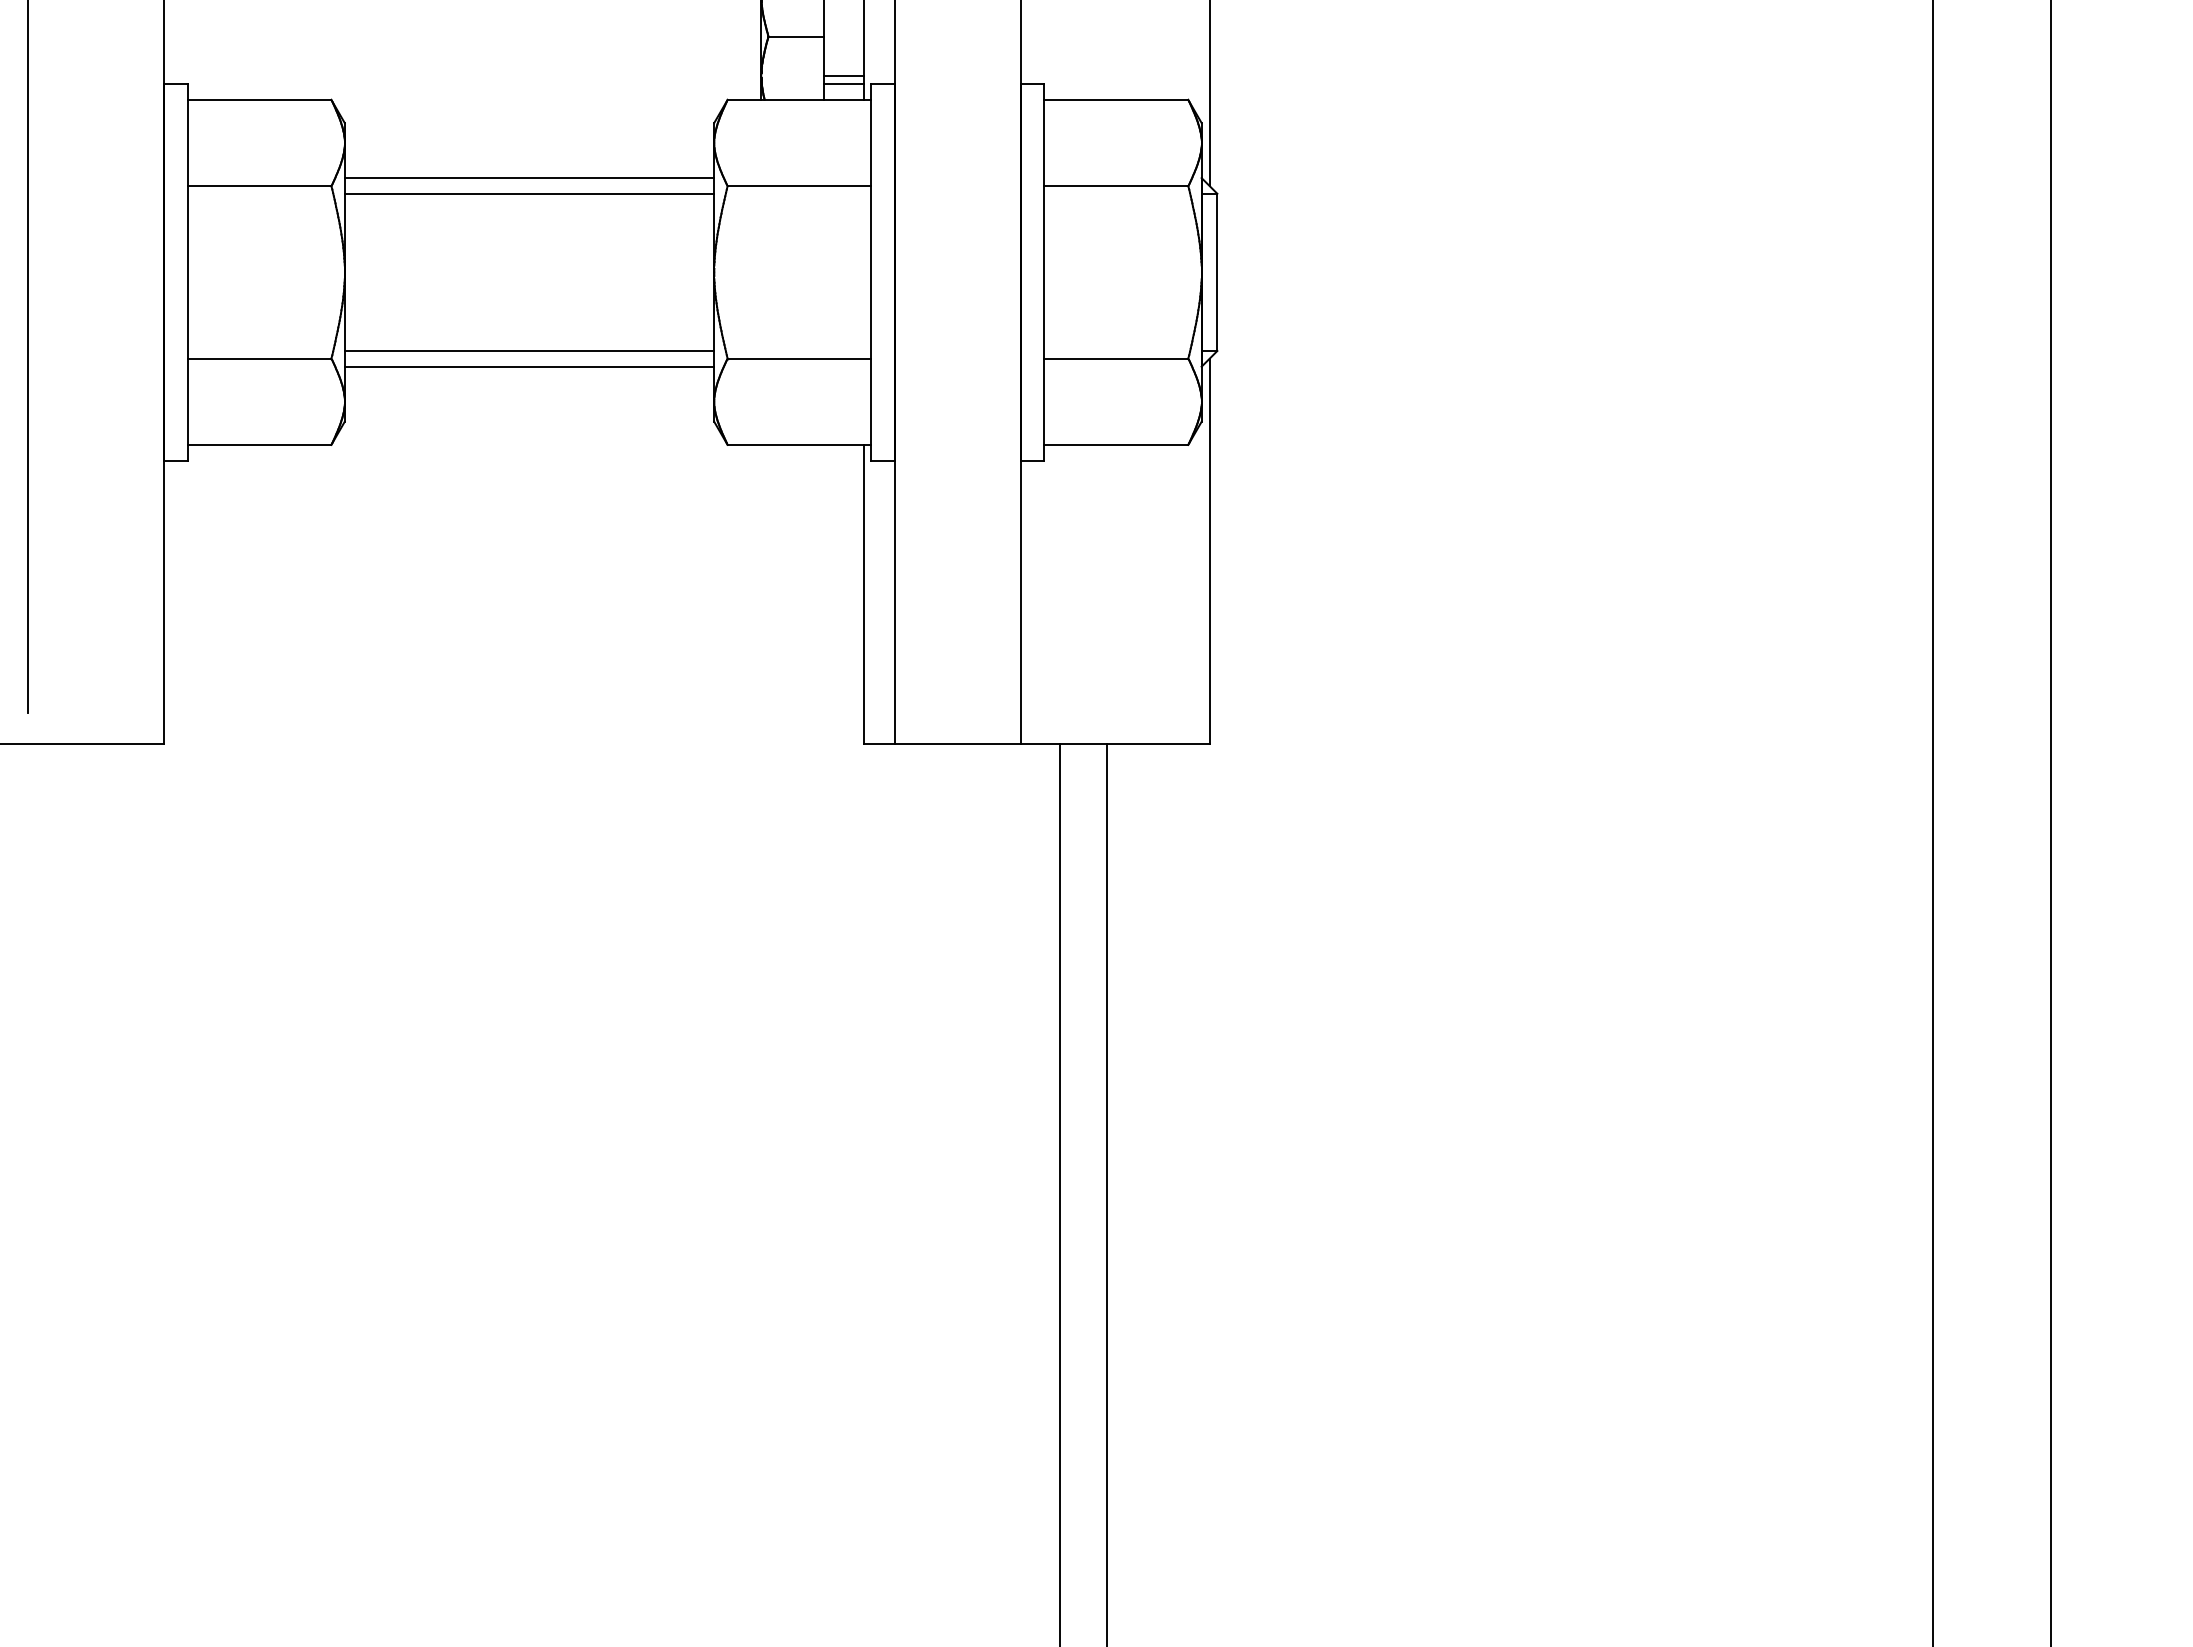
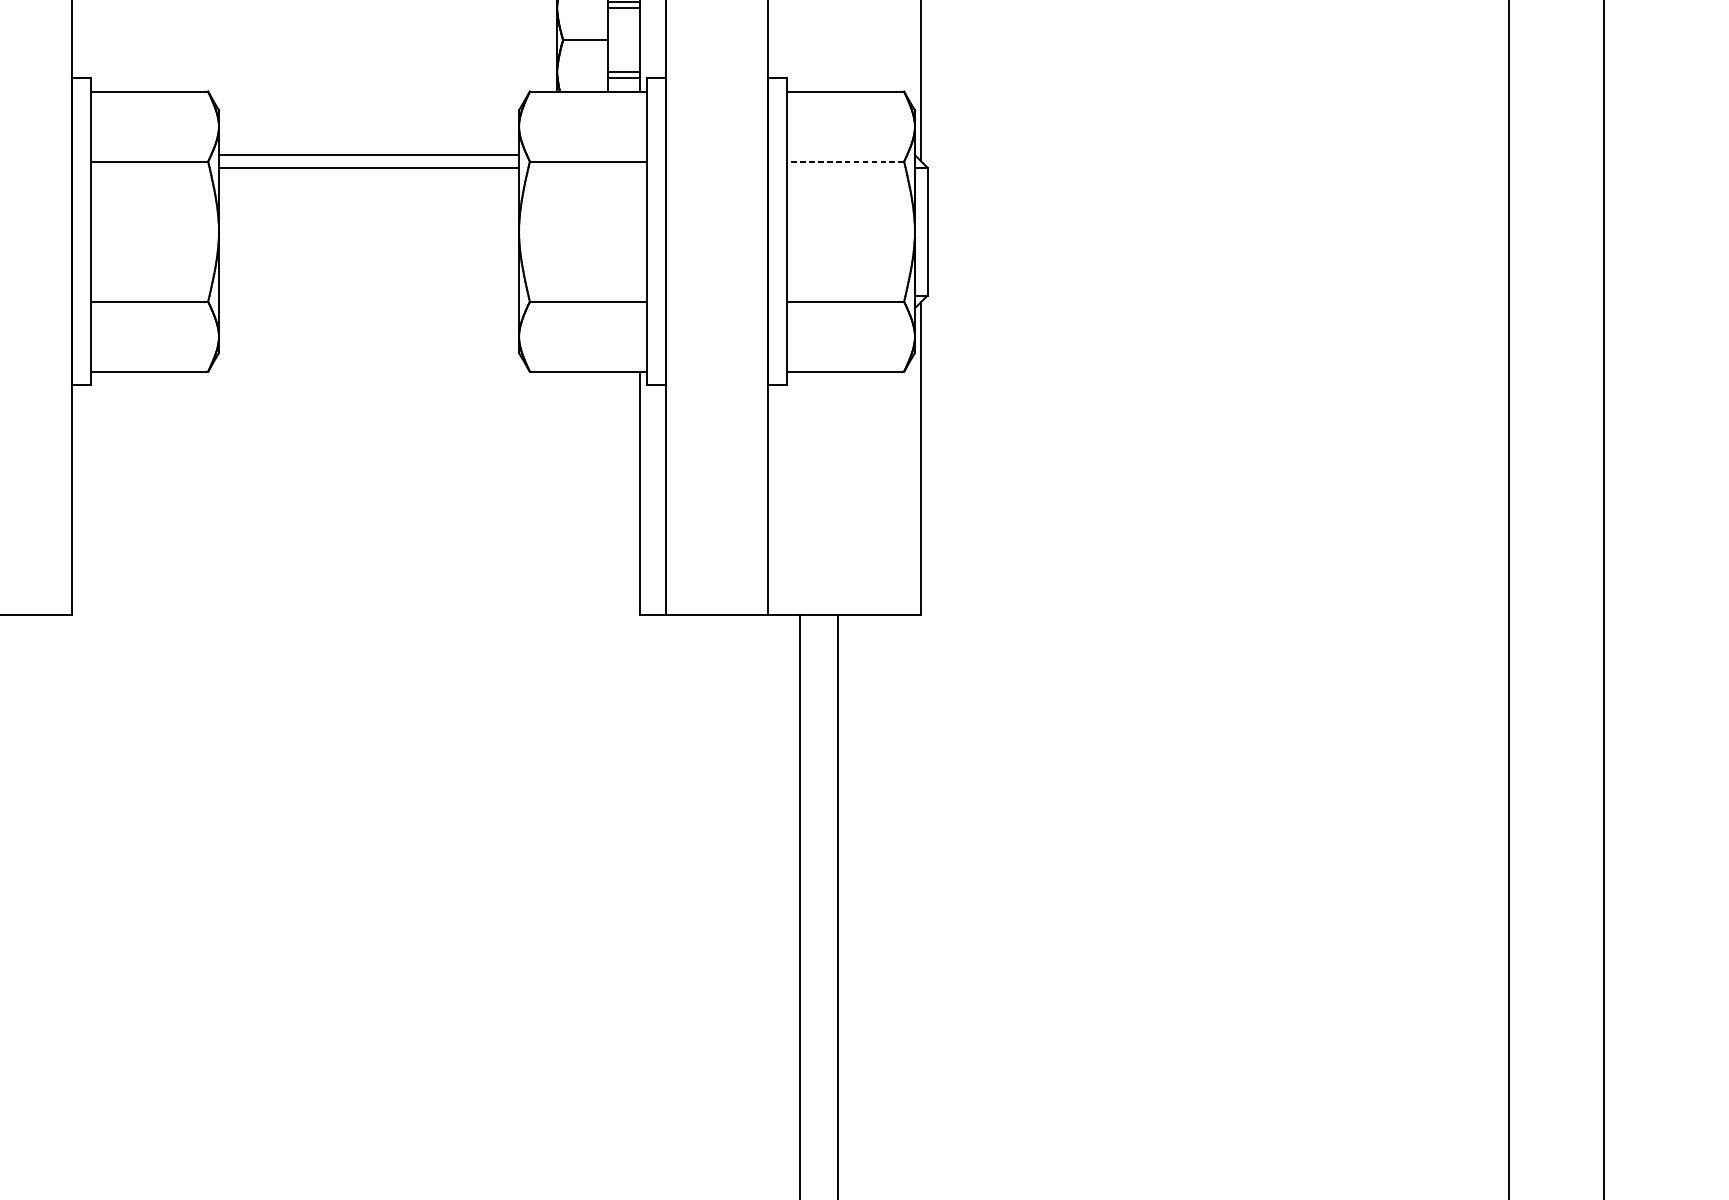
line: (1116, 186) -> (845, 161), solid -> dashed
line: (529, 351) -> (368, 295), removed
line: (529, 366) -> (368, 308), removed

